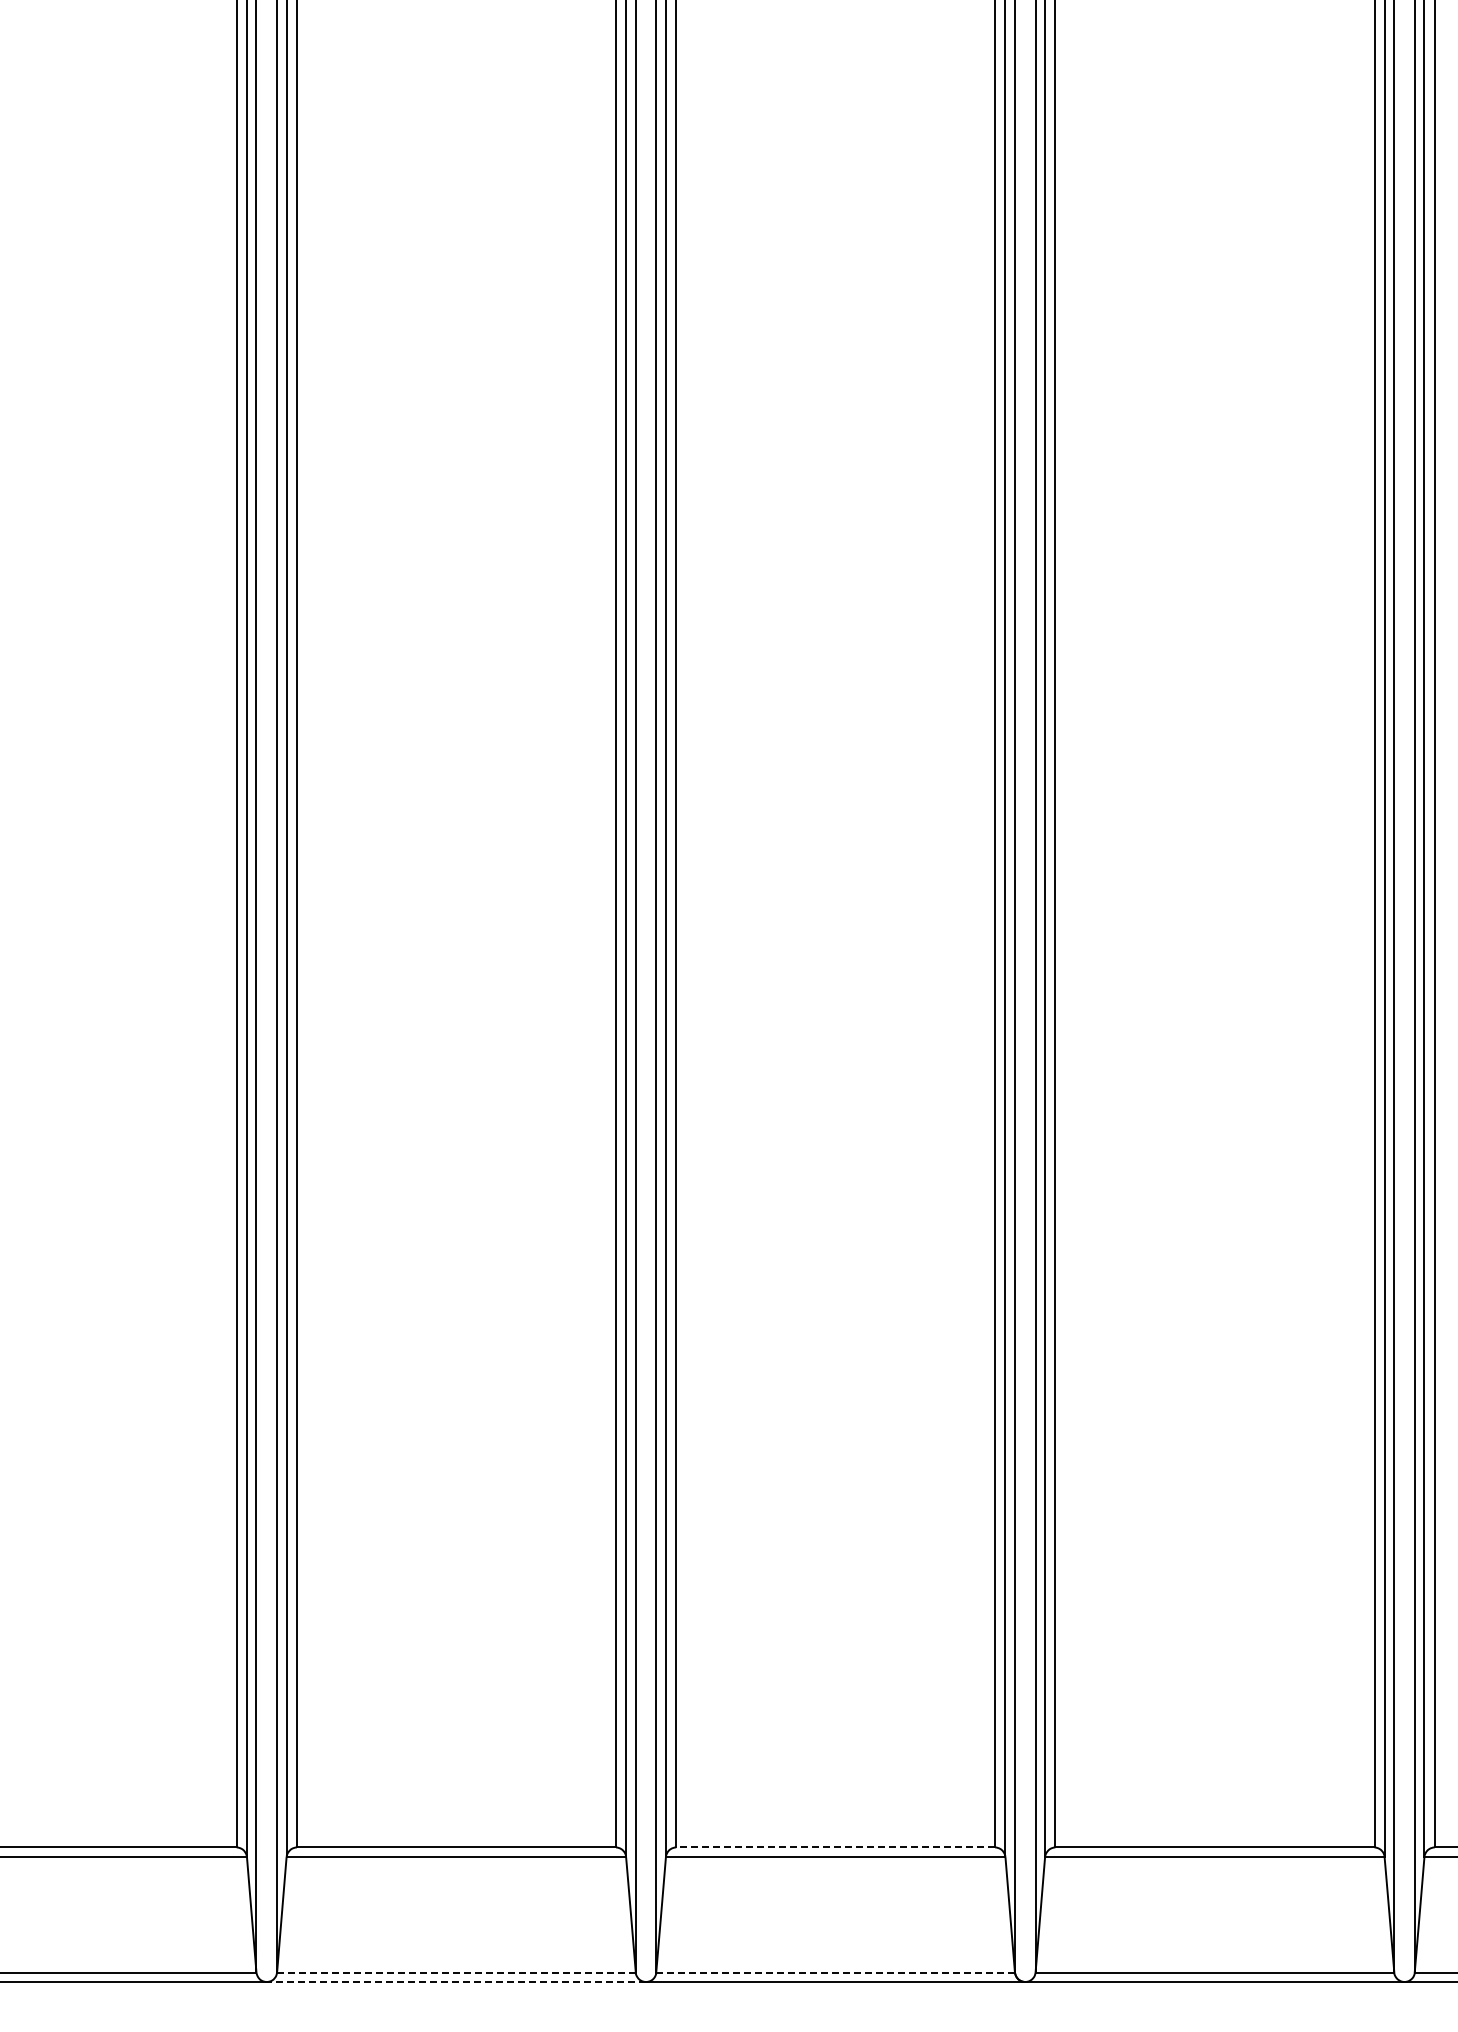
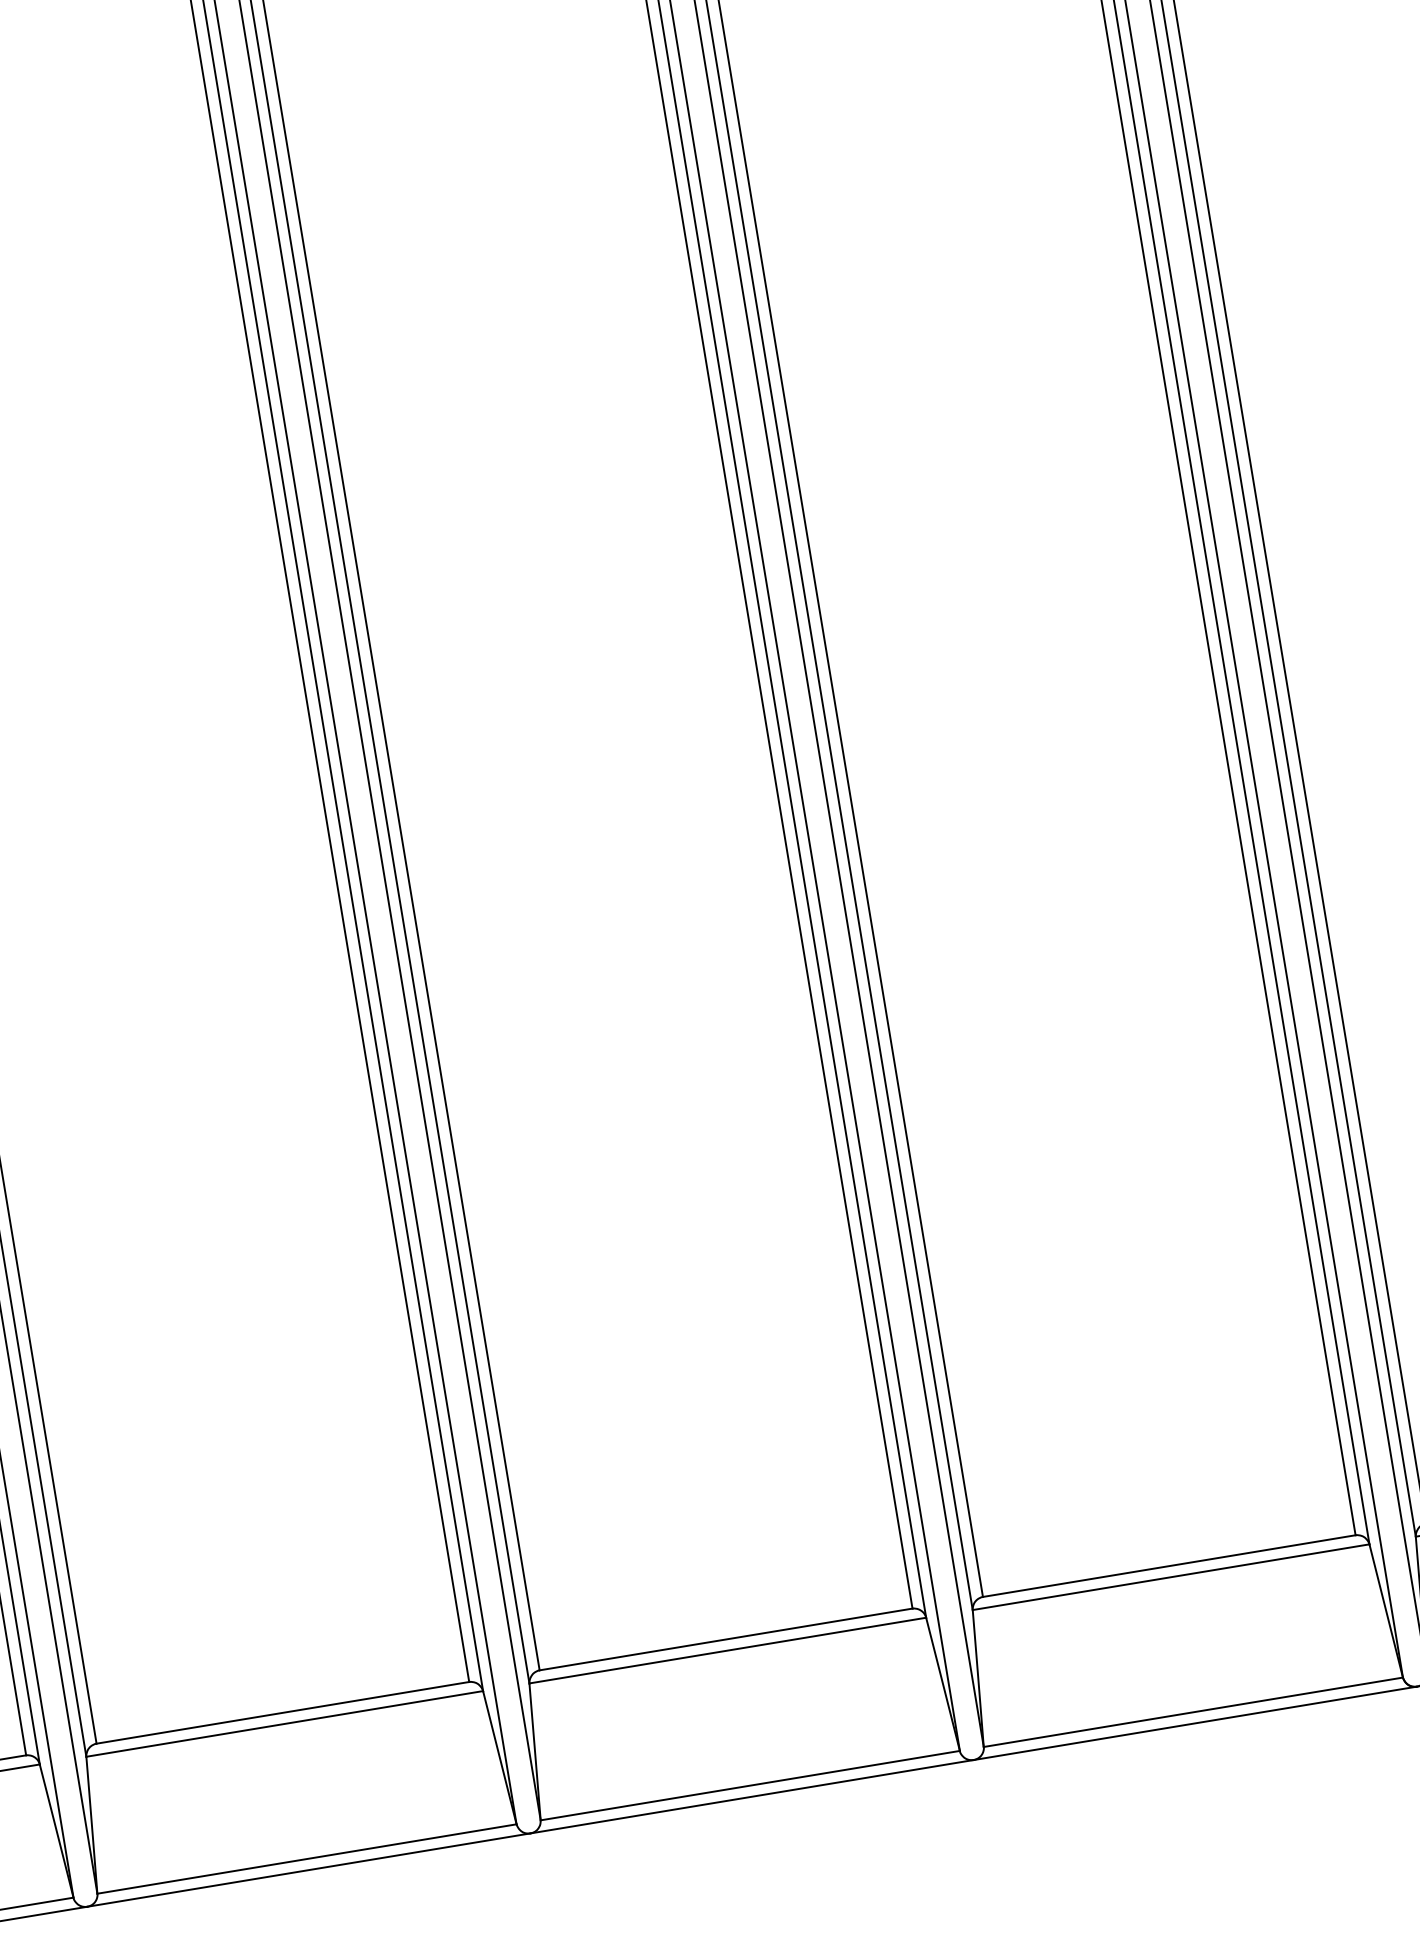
line: (835, 1847) -> (1169, 1566), dashed -> solid
line: (455, 1972) -> (749, 1785), dashed -> solid
line: (835, 1972) -> (1193, 1712), dashed -> solid
line: (456, 1982) -> (752, 1797), dashed -> solid

